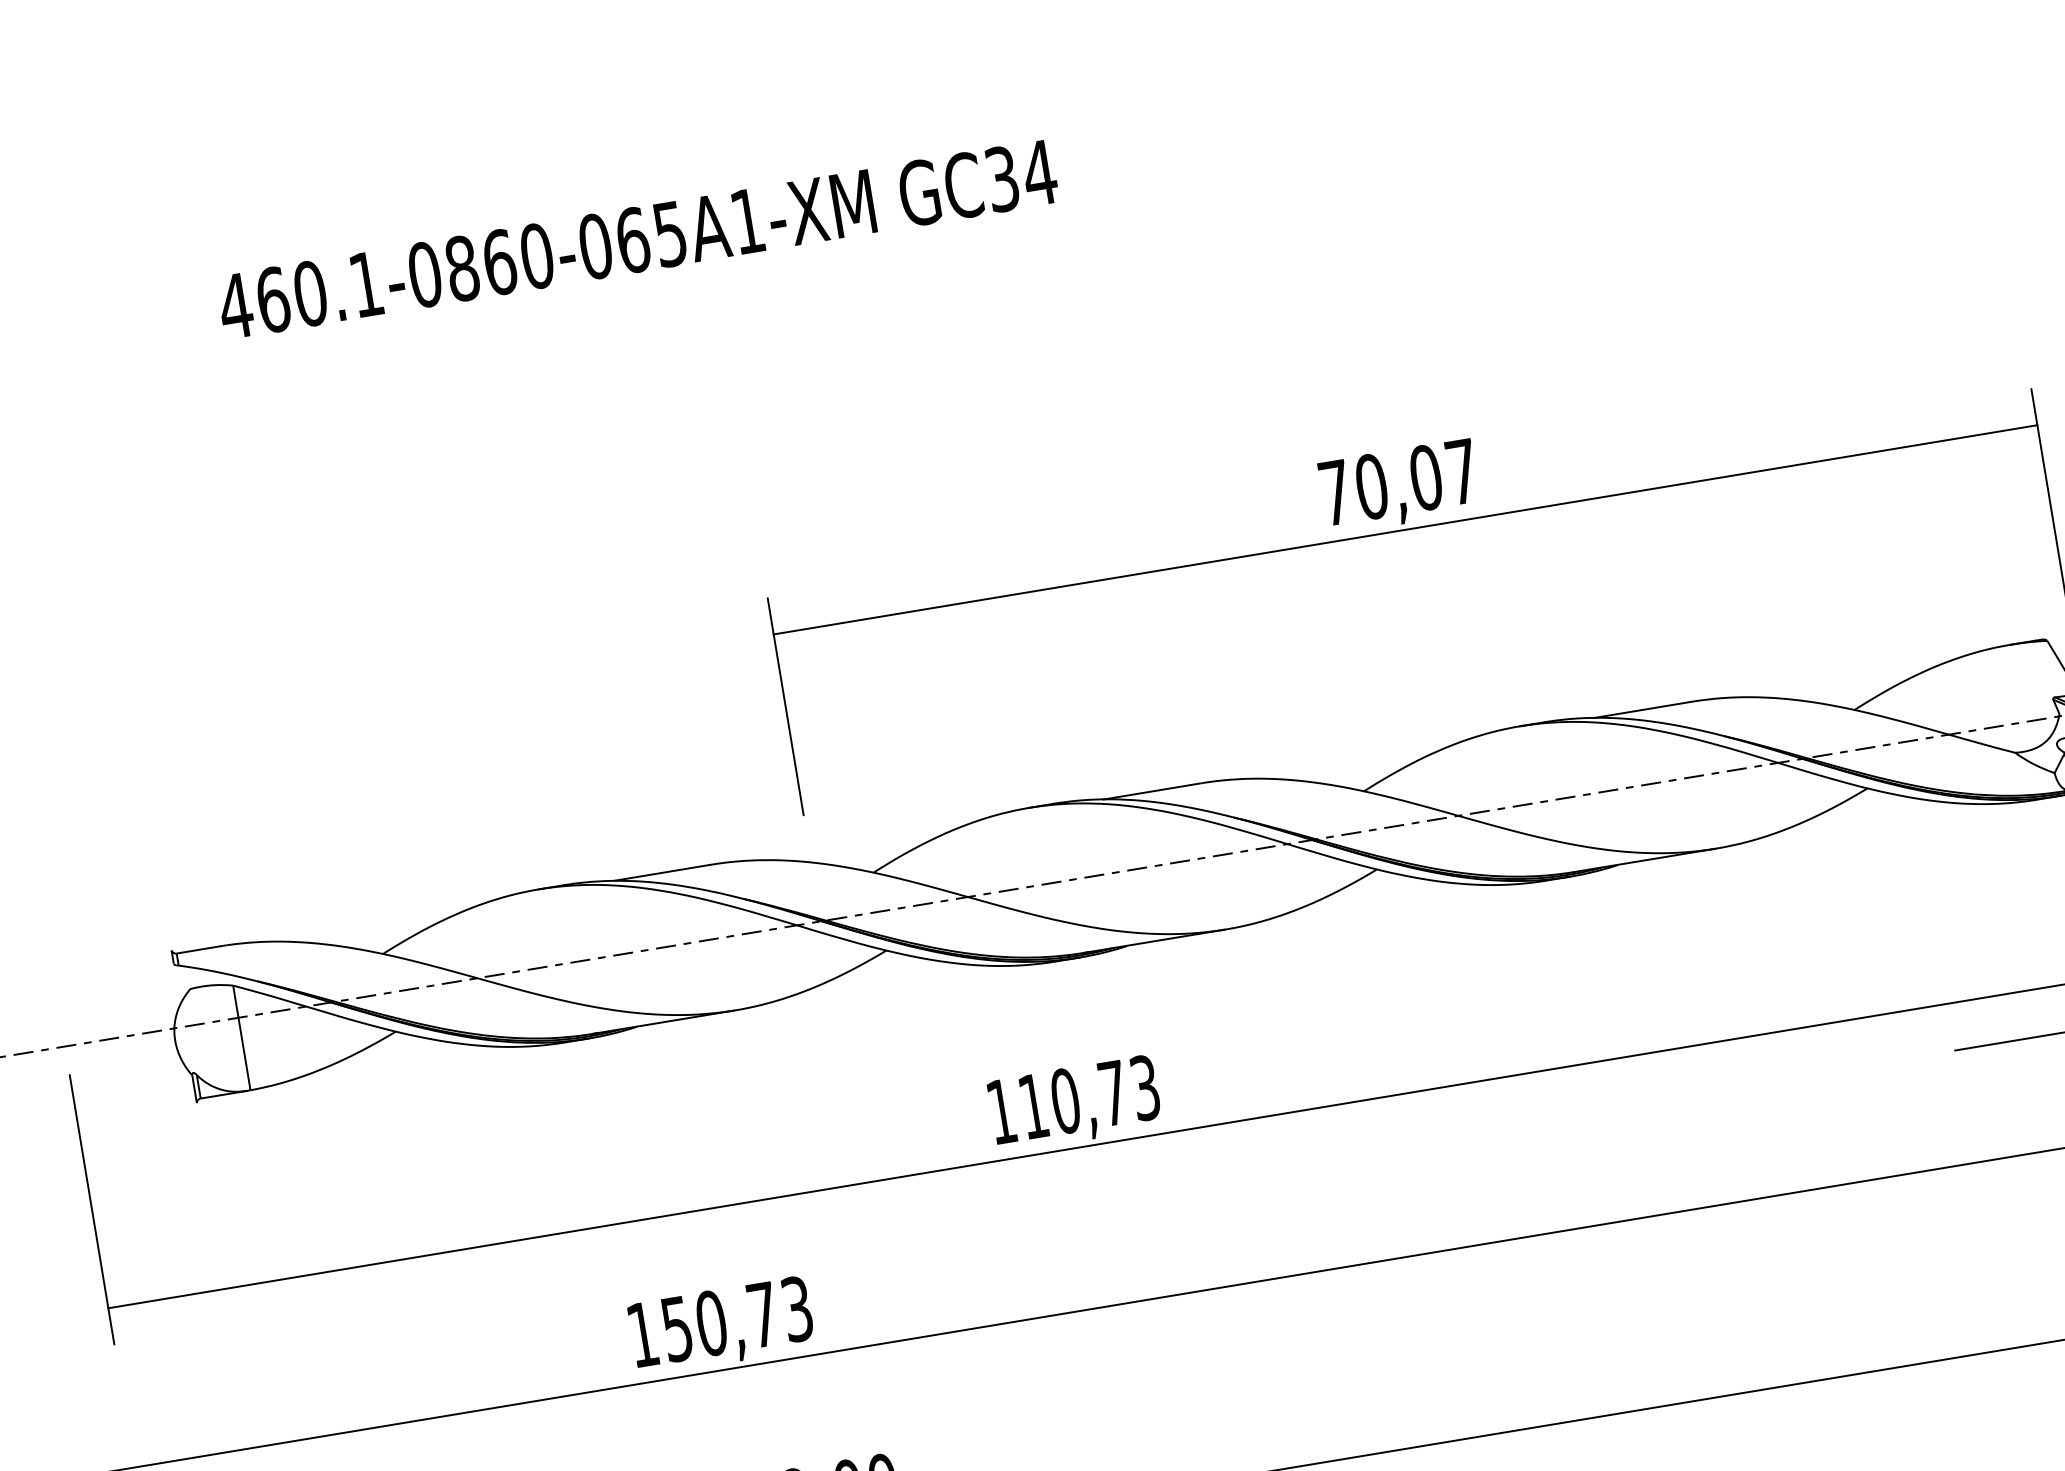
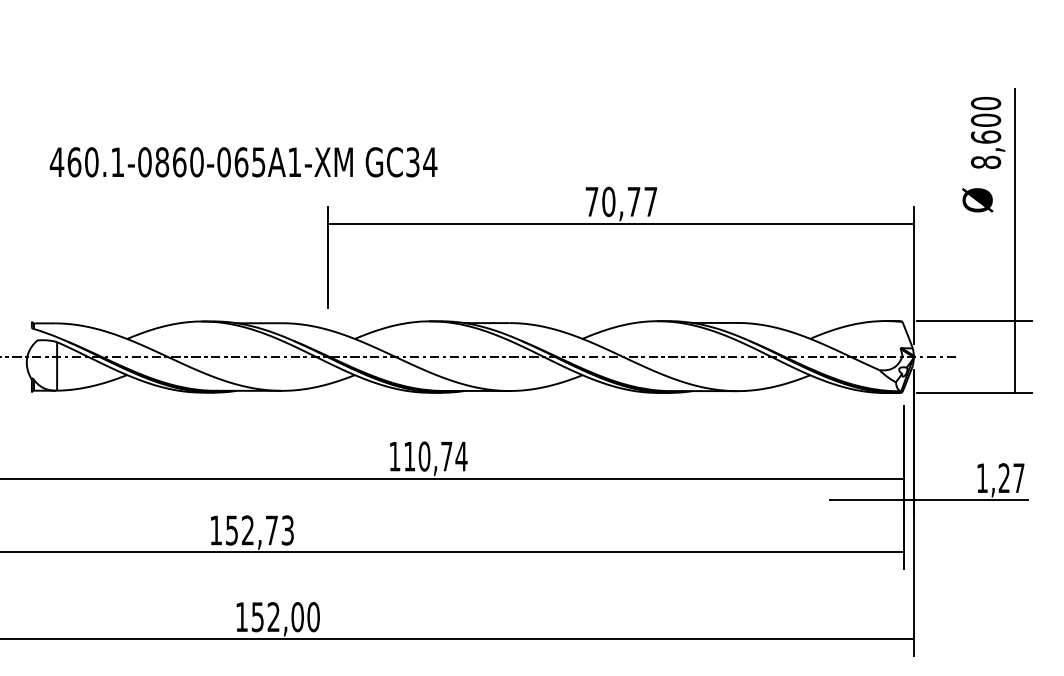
text: (637, 240) -> (243, 162), moved
text: (1424, 477) -> (633, 201), 70,07 -> 70,77
text: (1145, 1087) -> (461, 456), 110,73 -> 110,74
text: (710, 1323) -> (247, 530), 150,73 -> 152,73

